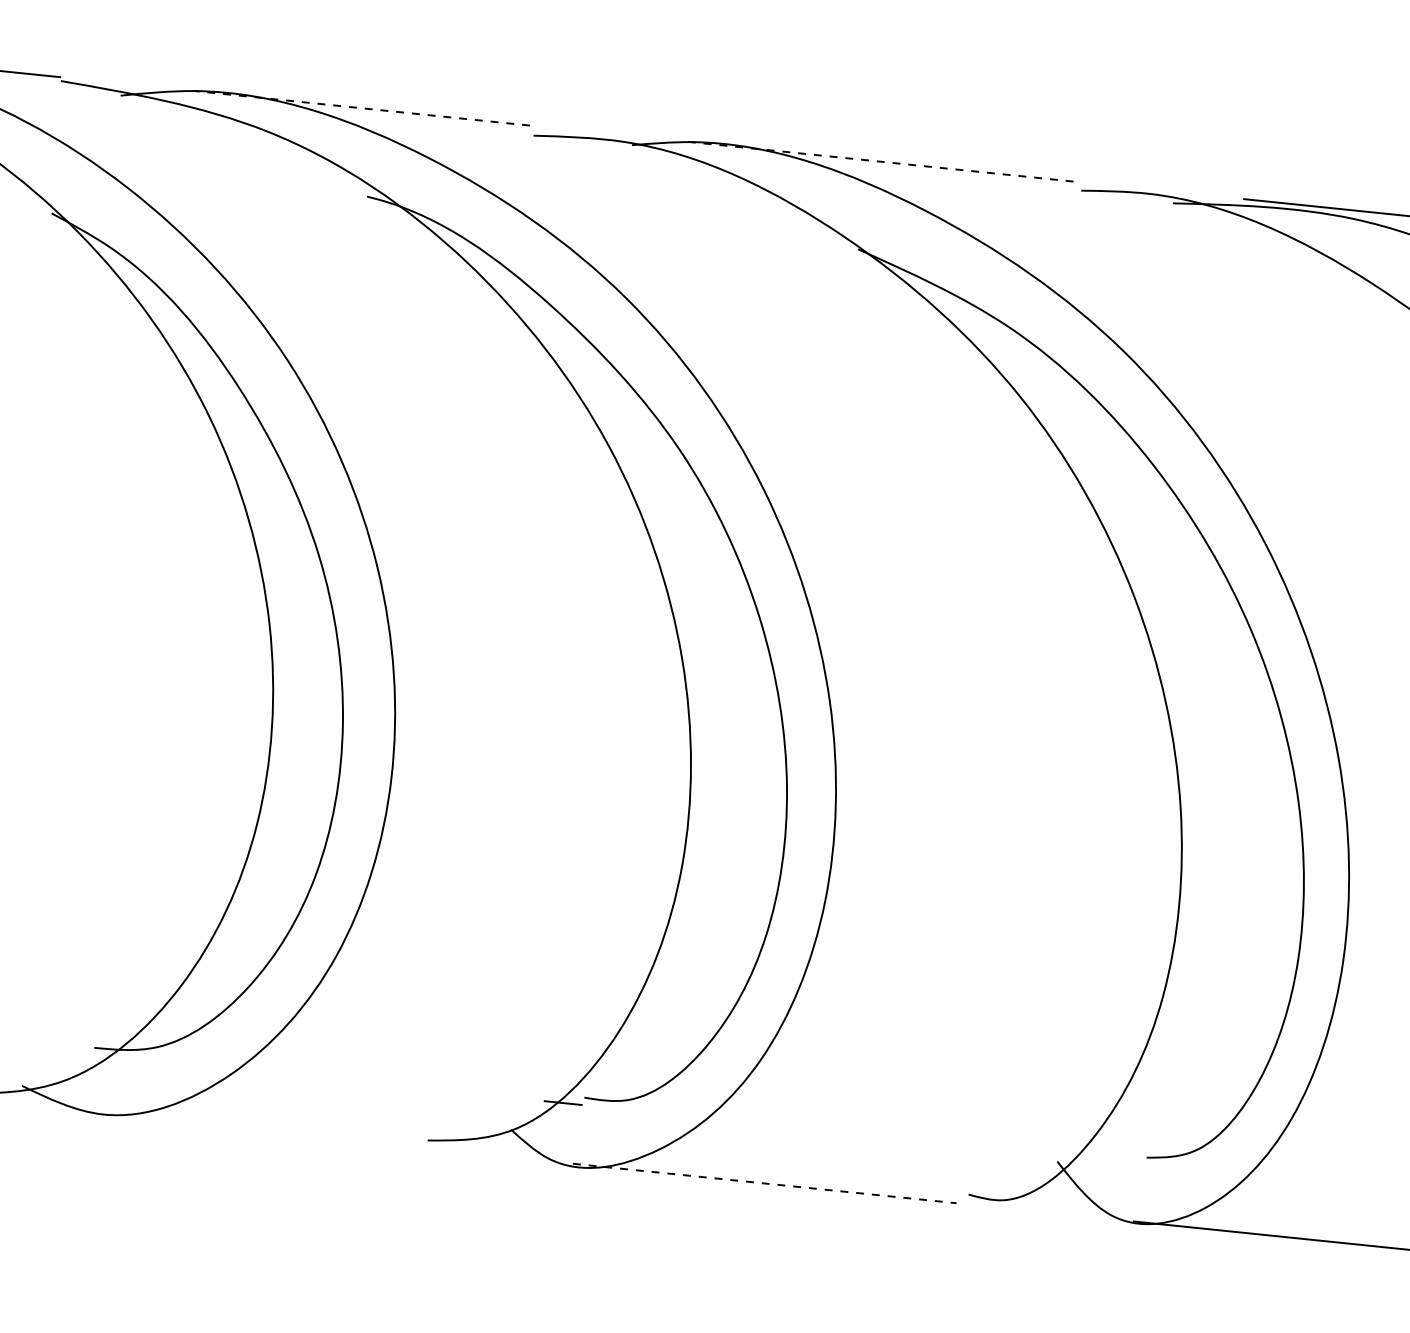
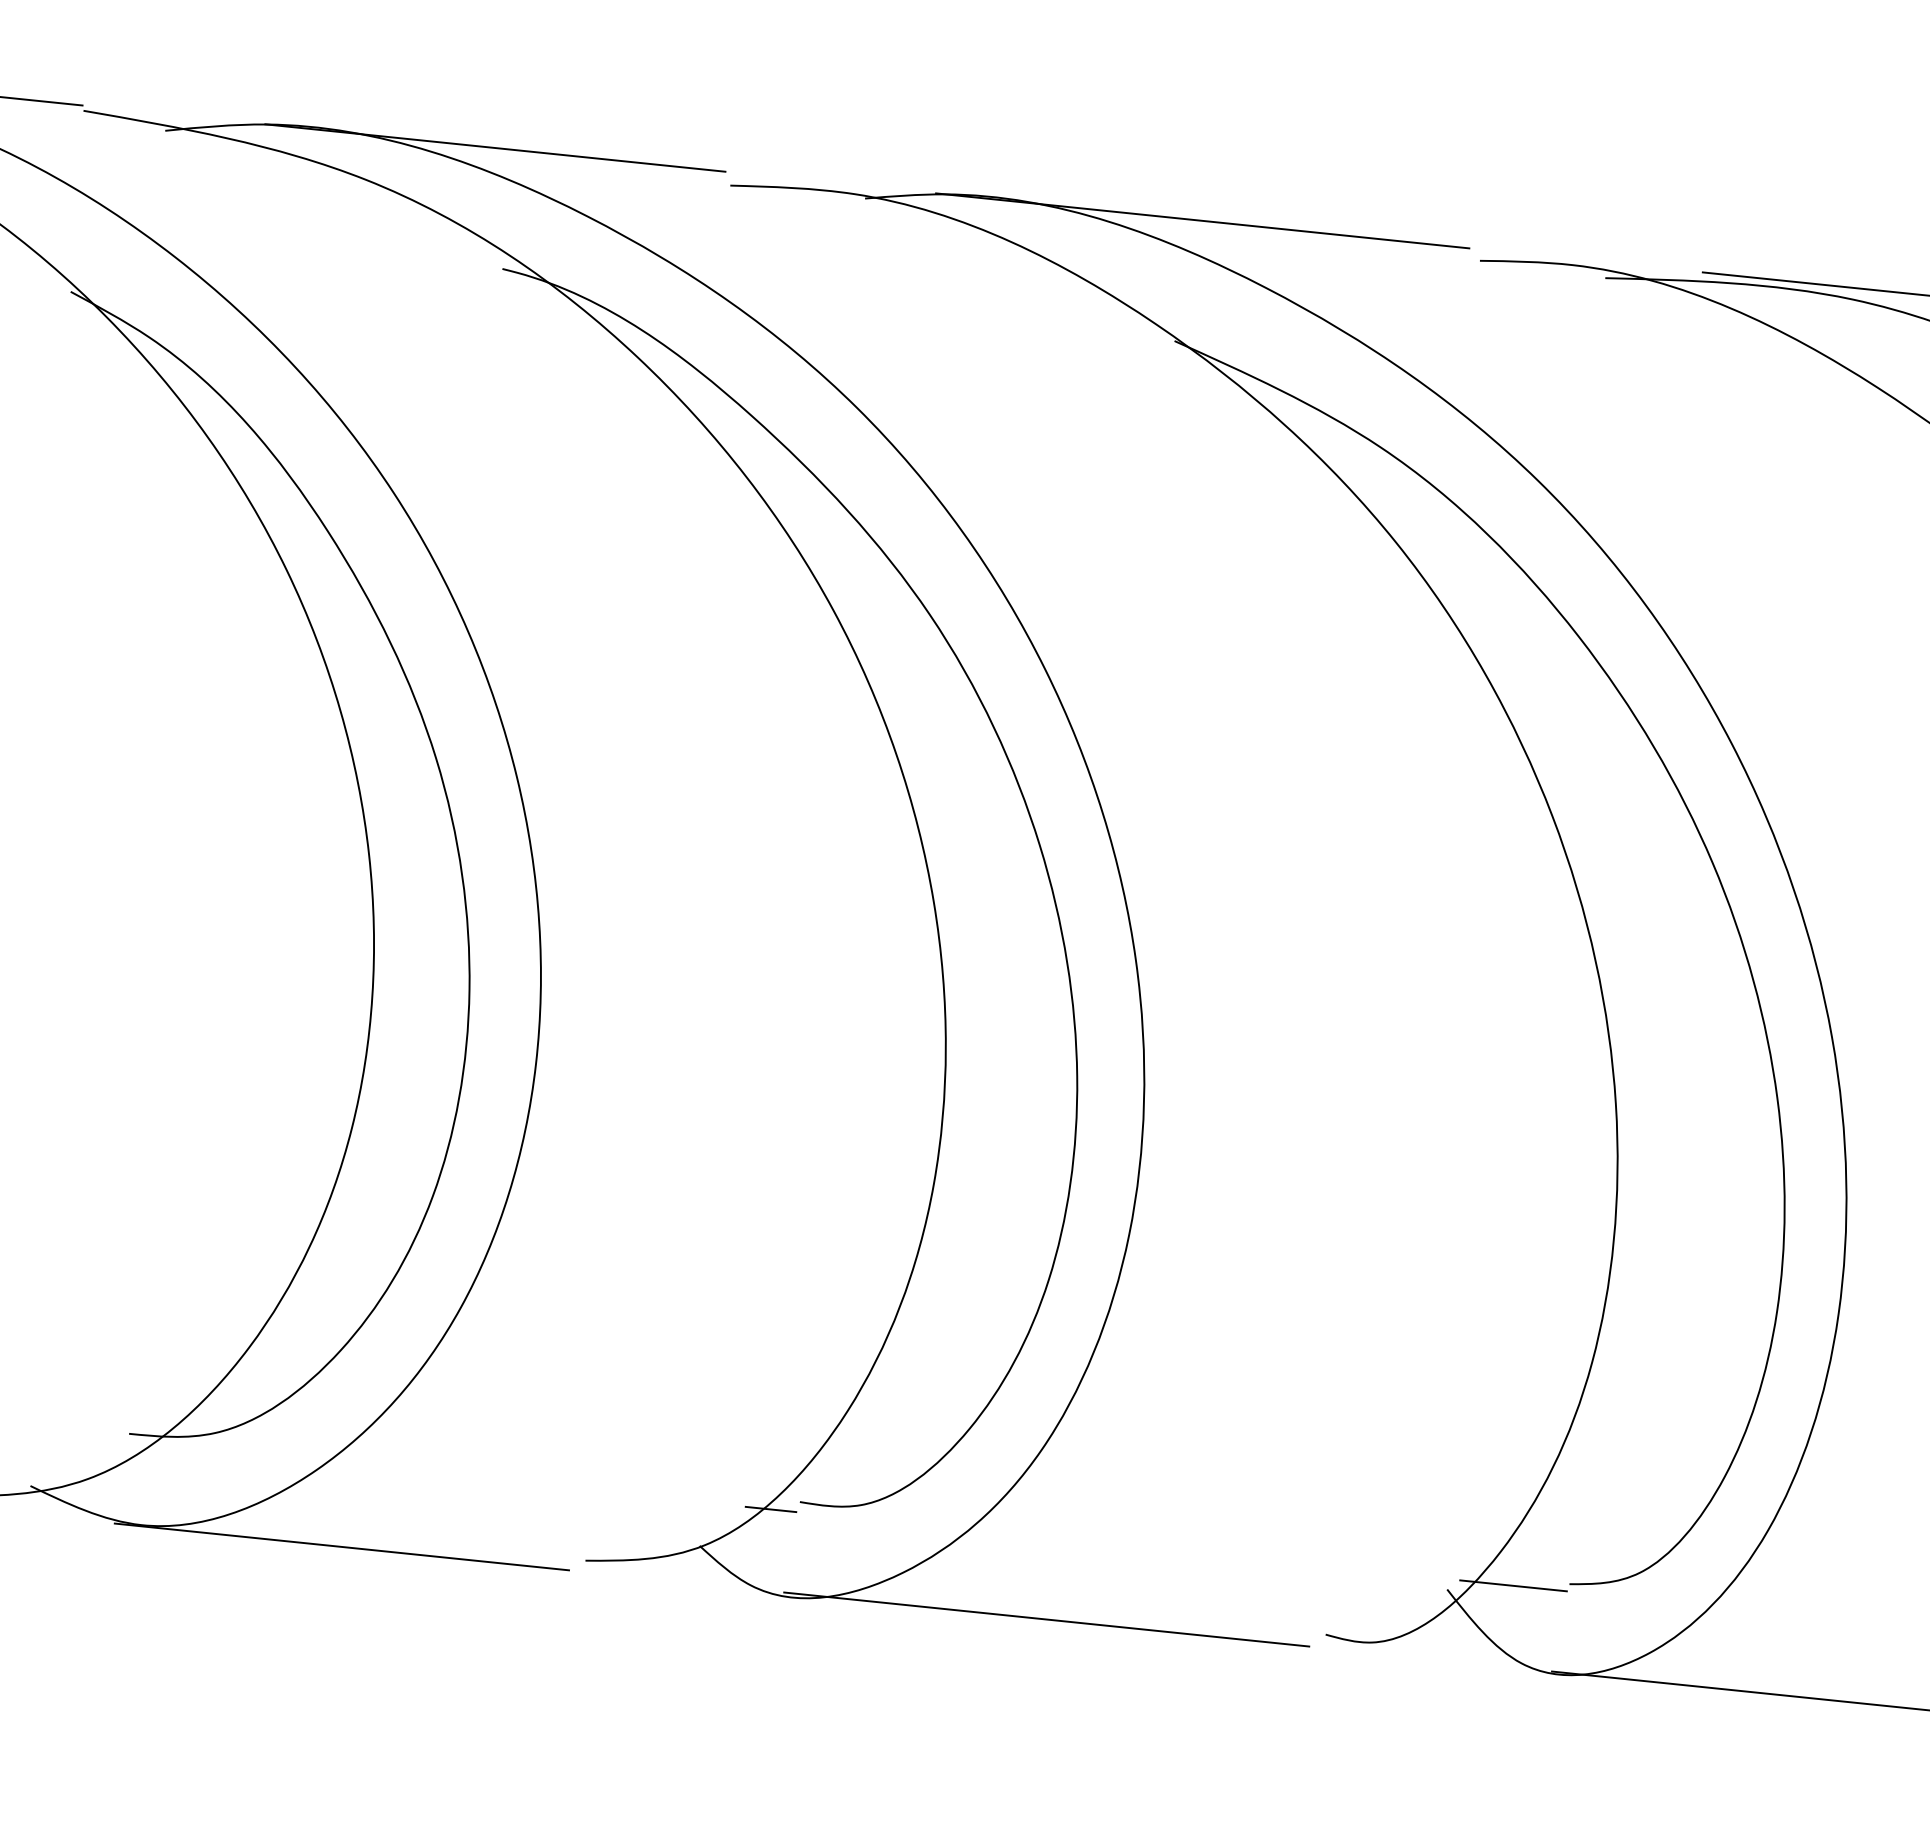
line: (361, 107) -> (494, 147), dashed -> solid
line: (878, 161) -> (1202, 220), dashed -> solid
line: (249, 1130) -> (341, 1546), added
line: (1105, 1158) -> (1513, 1585), added
line: (764, 1183) -> (1046, 1619), dashed -> solid

